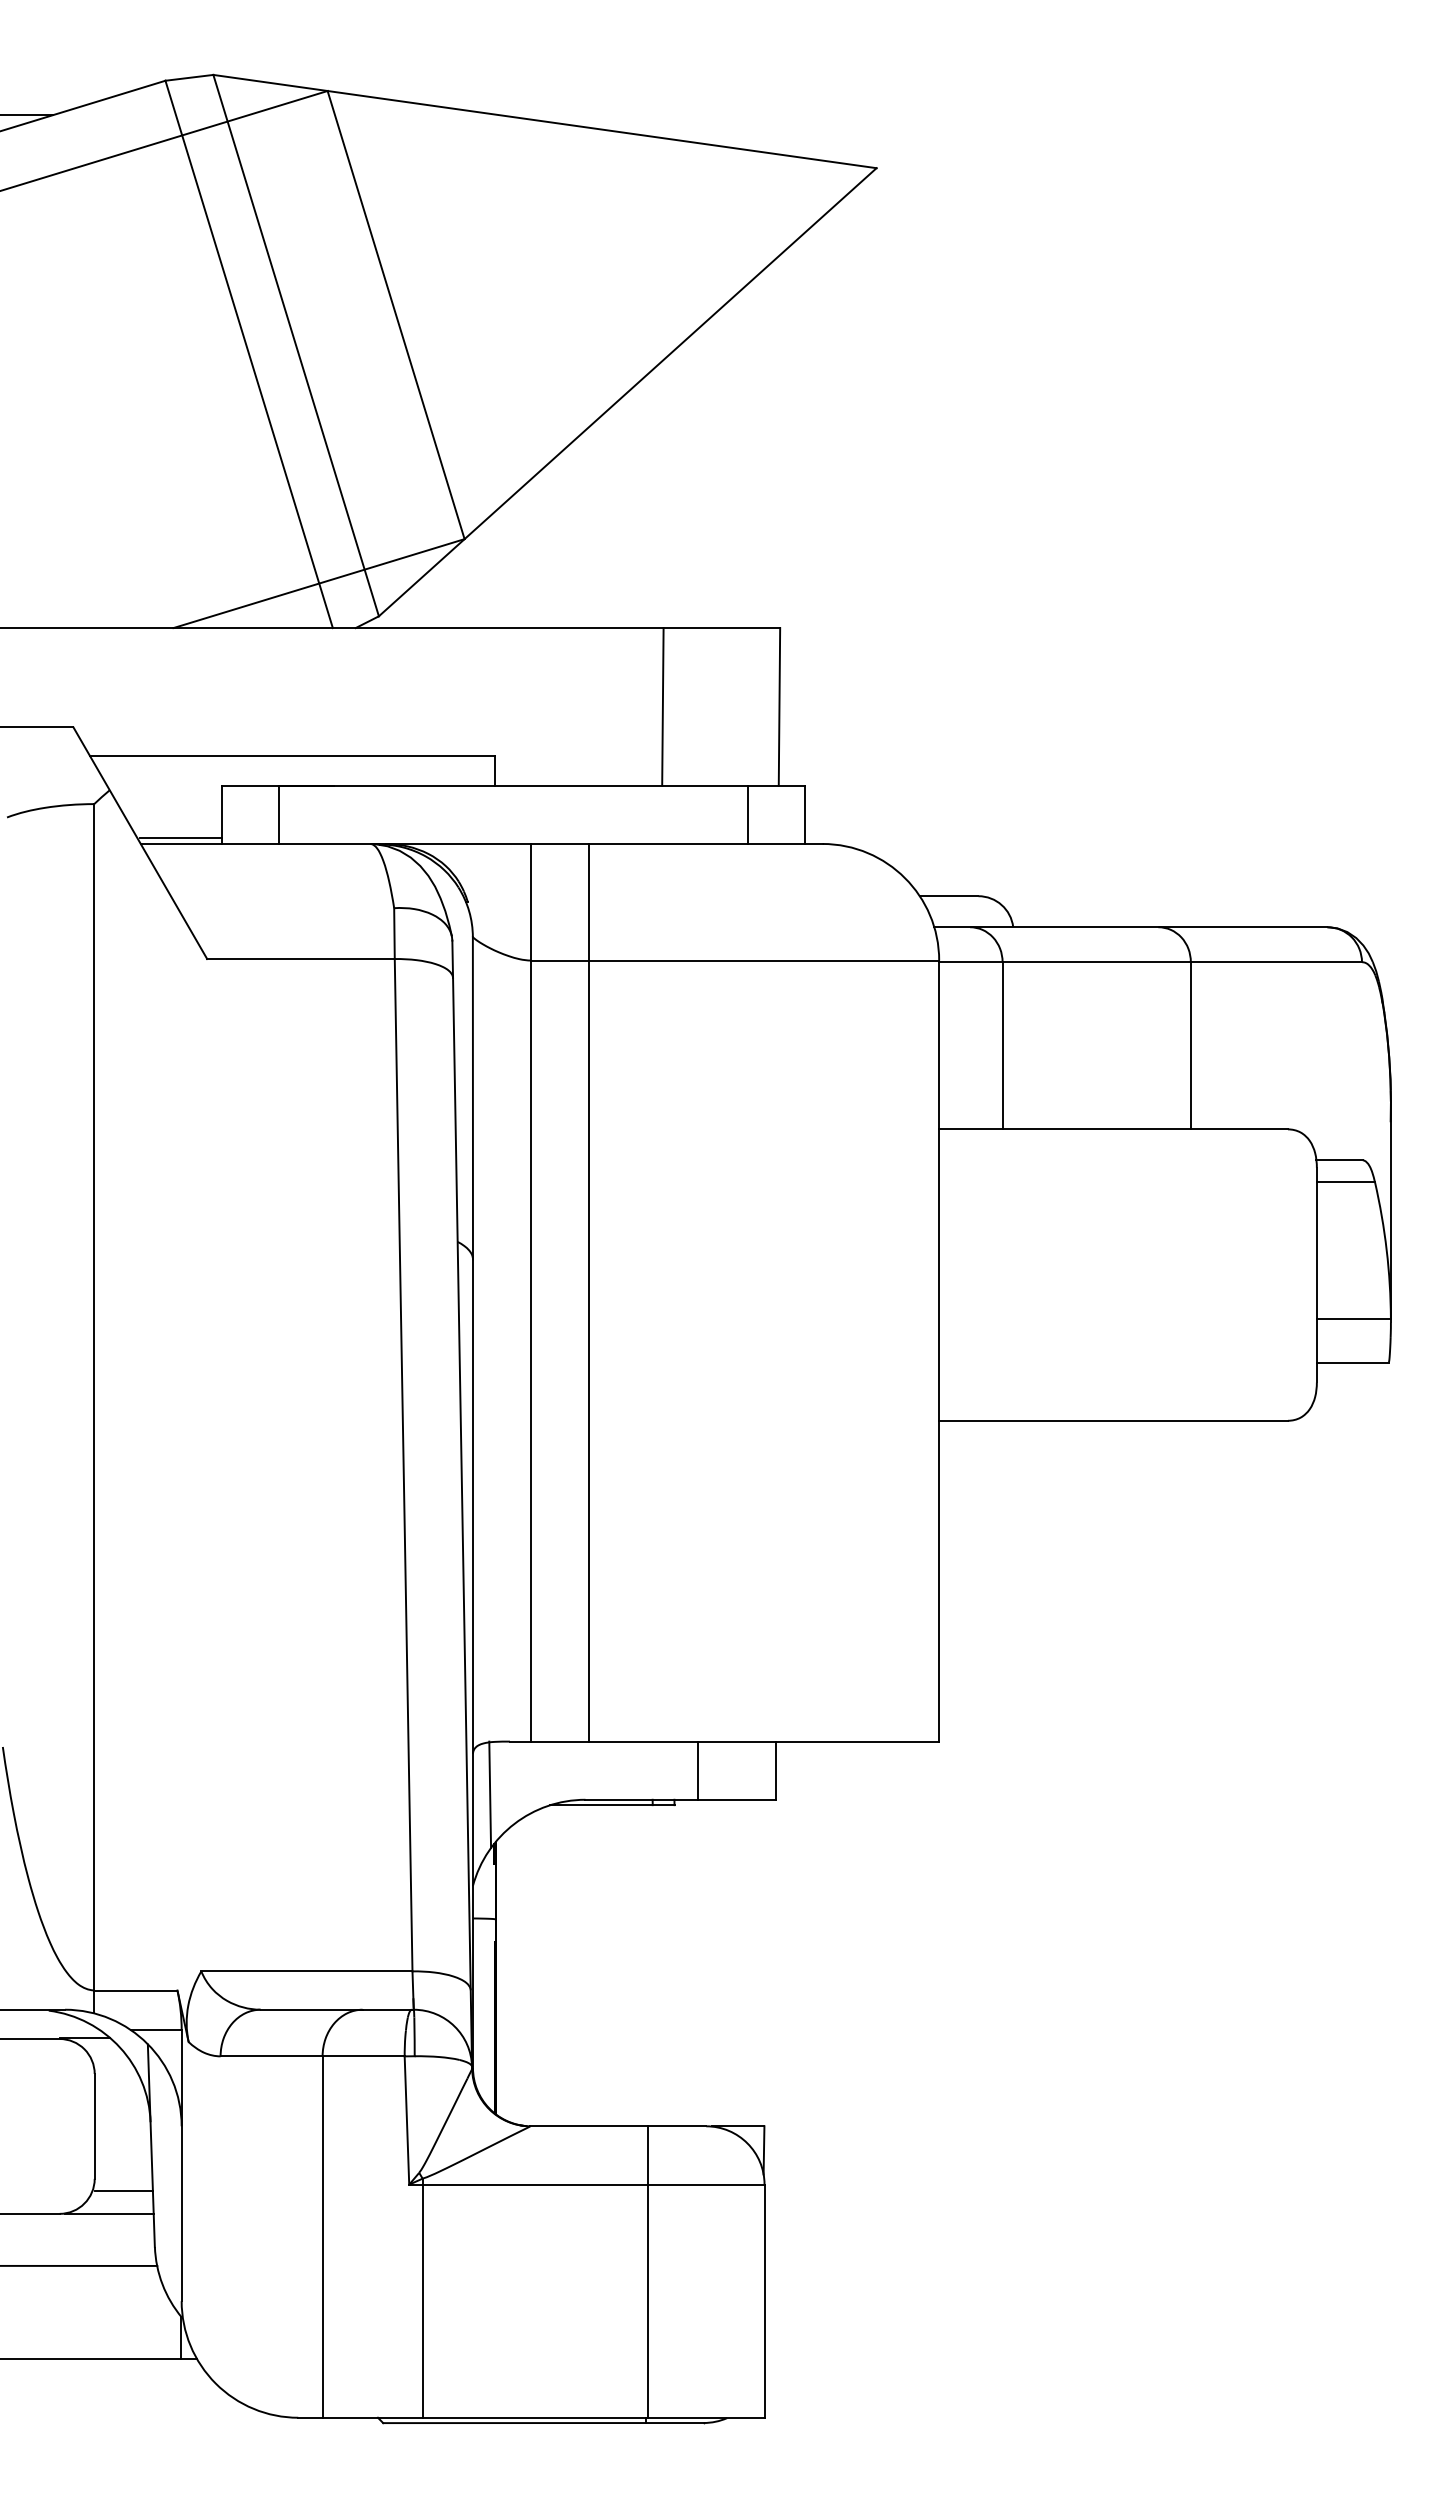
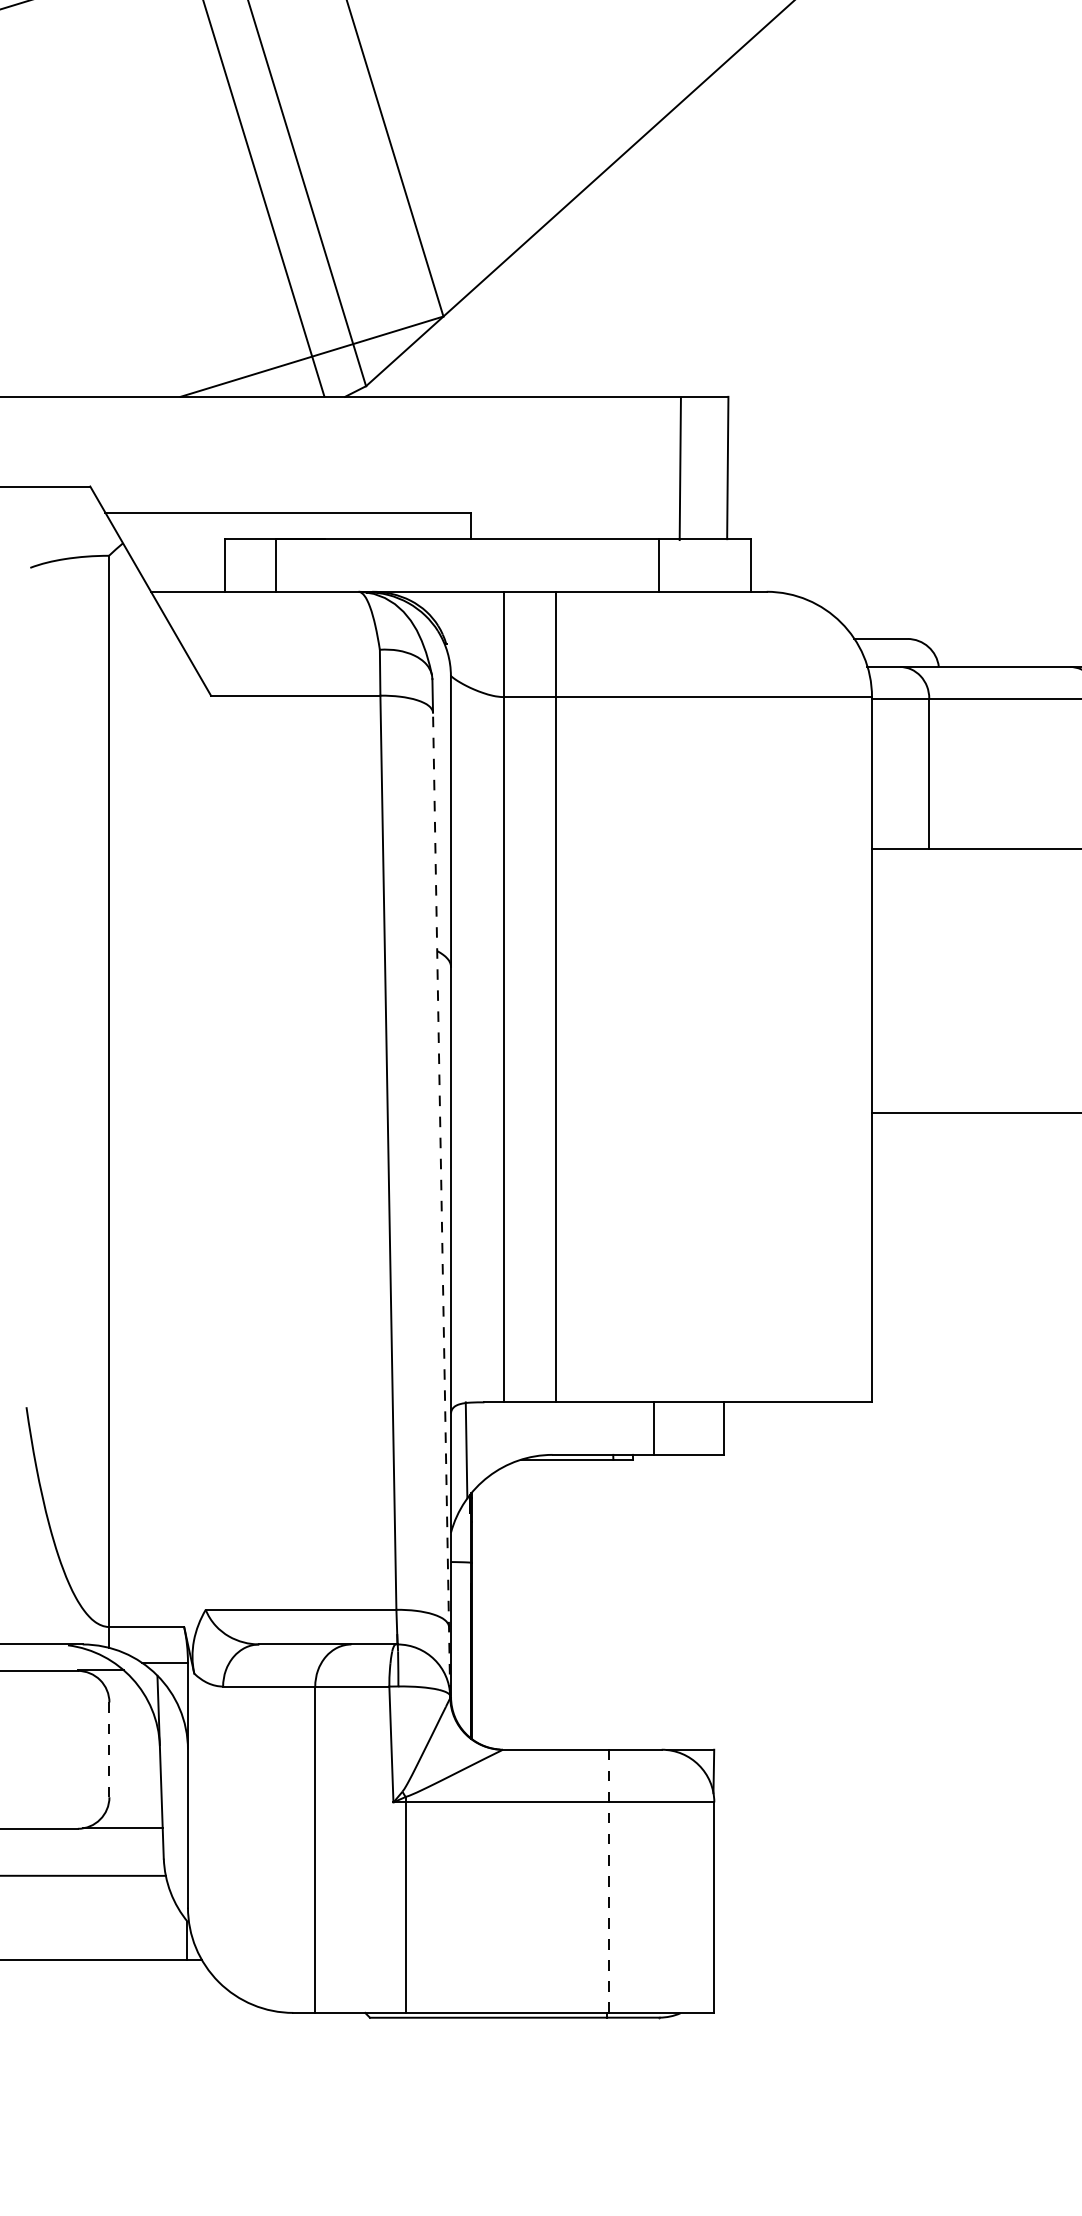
line: (662, 706) -> (679, 468), moved
line: (747, 814) -> (658, 565), moved
line: (181, 837) -> (187, 585), removed
line: (462, 1521) -> (441, 1203), solid -> dashed
line: (94, 2125) -> (109, 1749), solid -> dashed
line: (123, 2190) -> (135, 1807), removed
line: (647, 2272) -> (608, 1881), solid -> dashed

